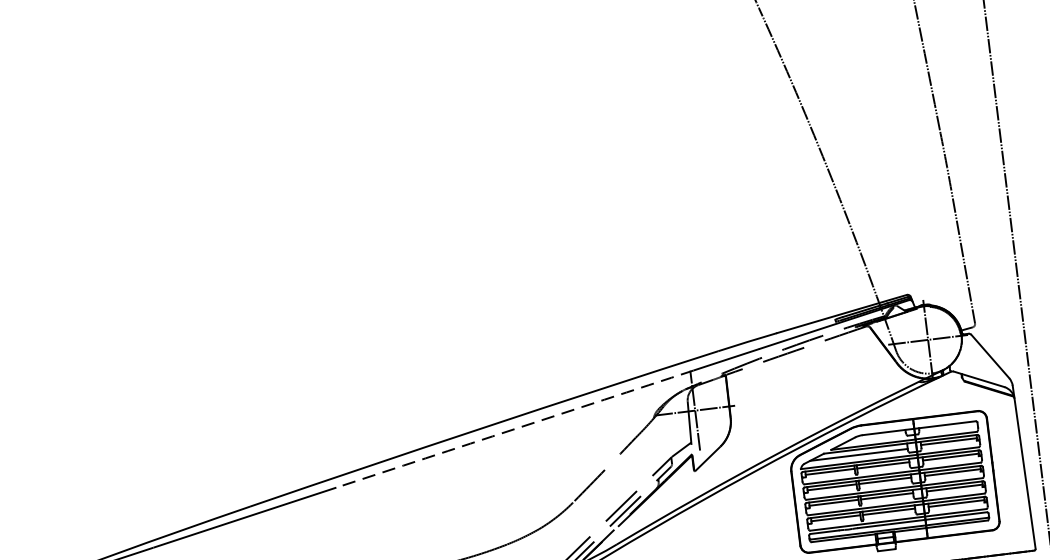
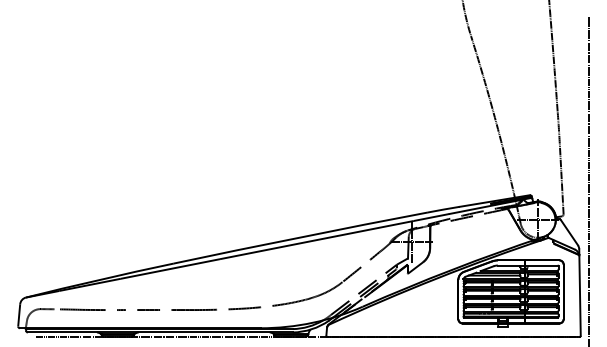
arc: (514, 429) -> (316, 240), dashed -> solid

